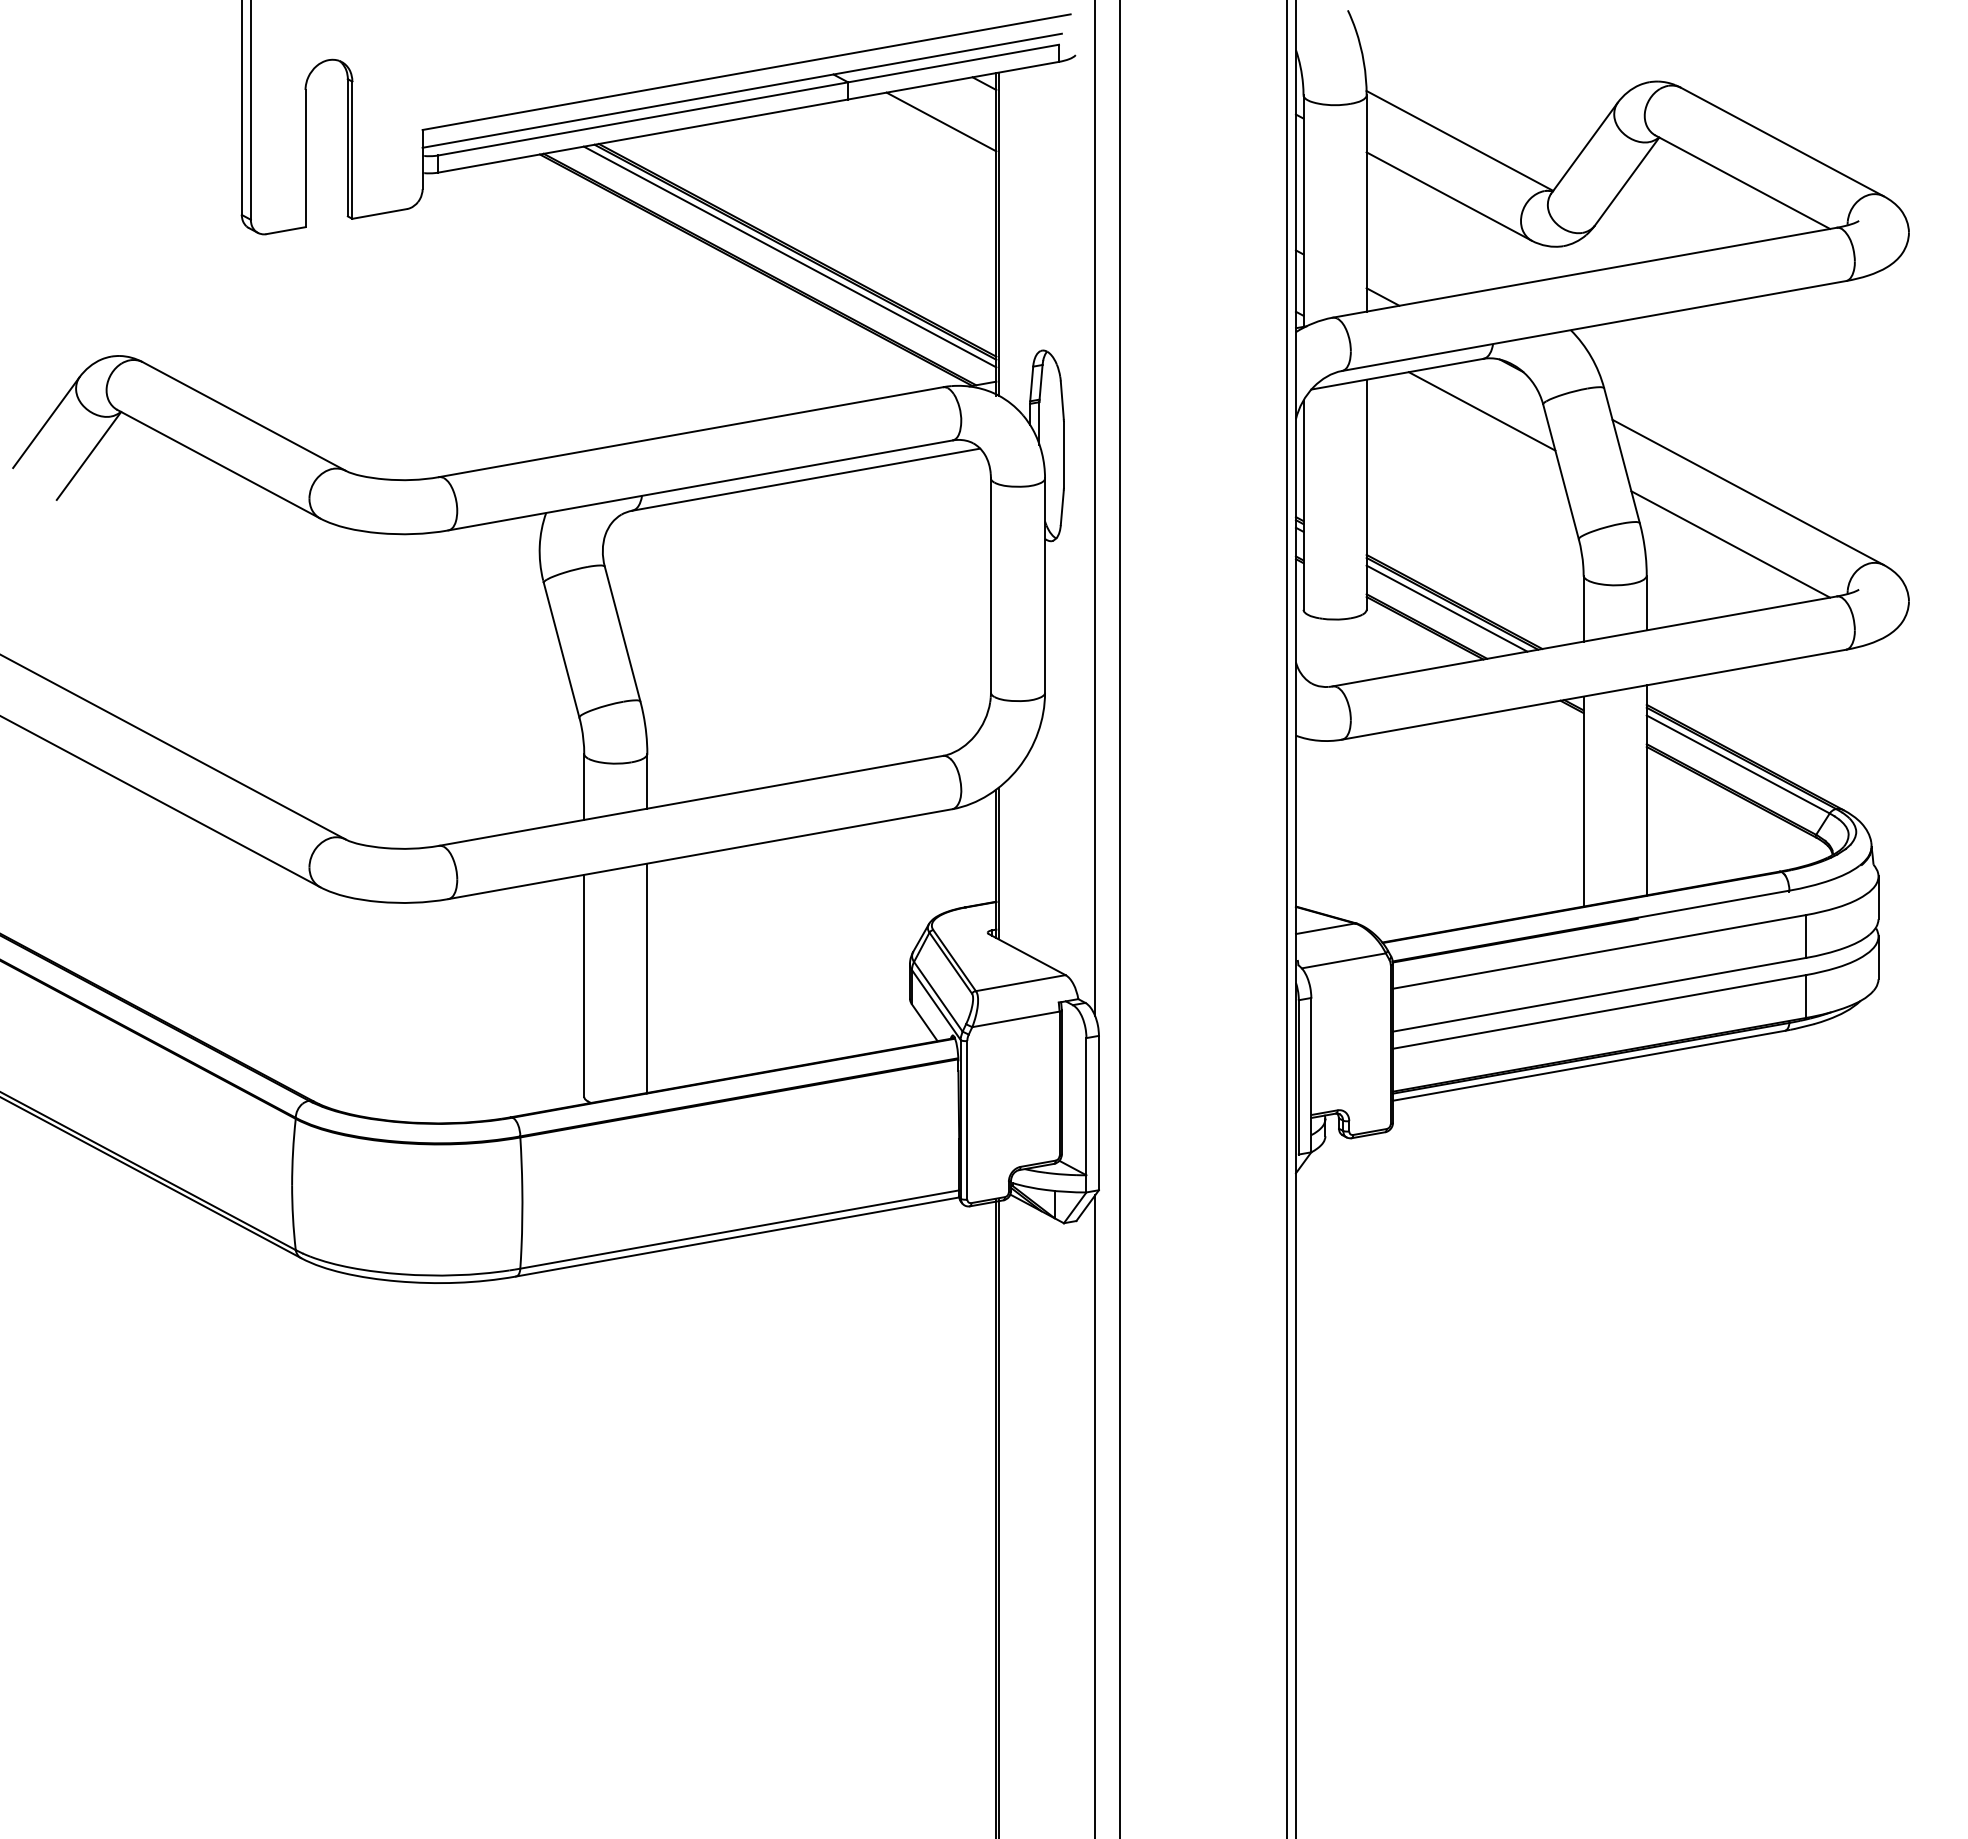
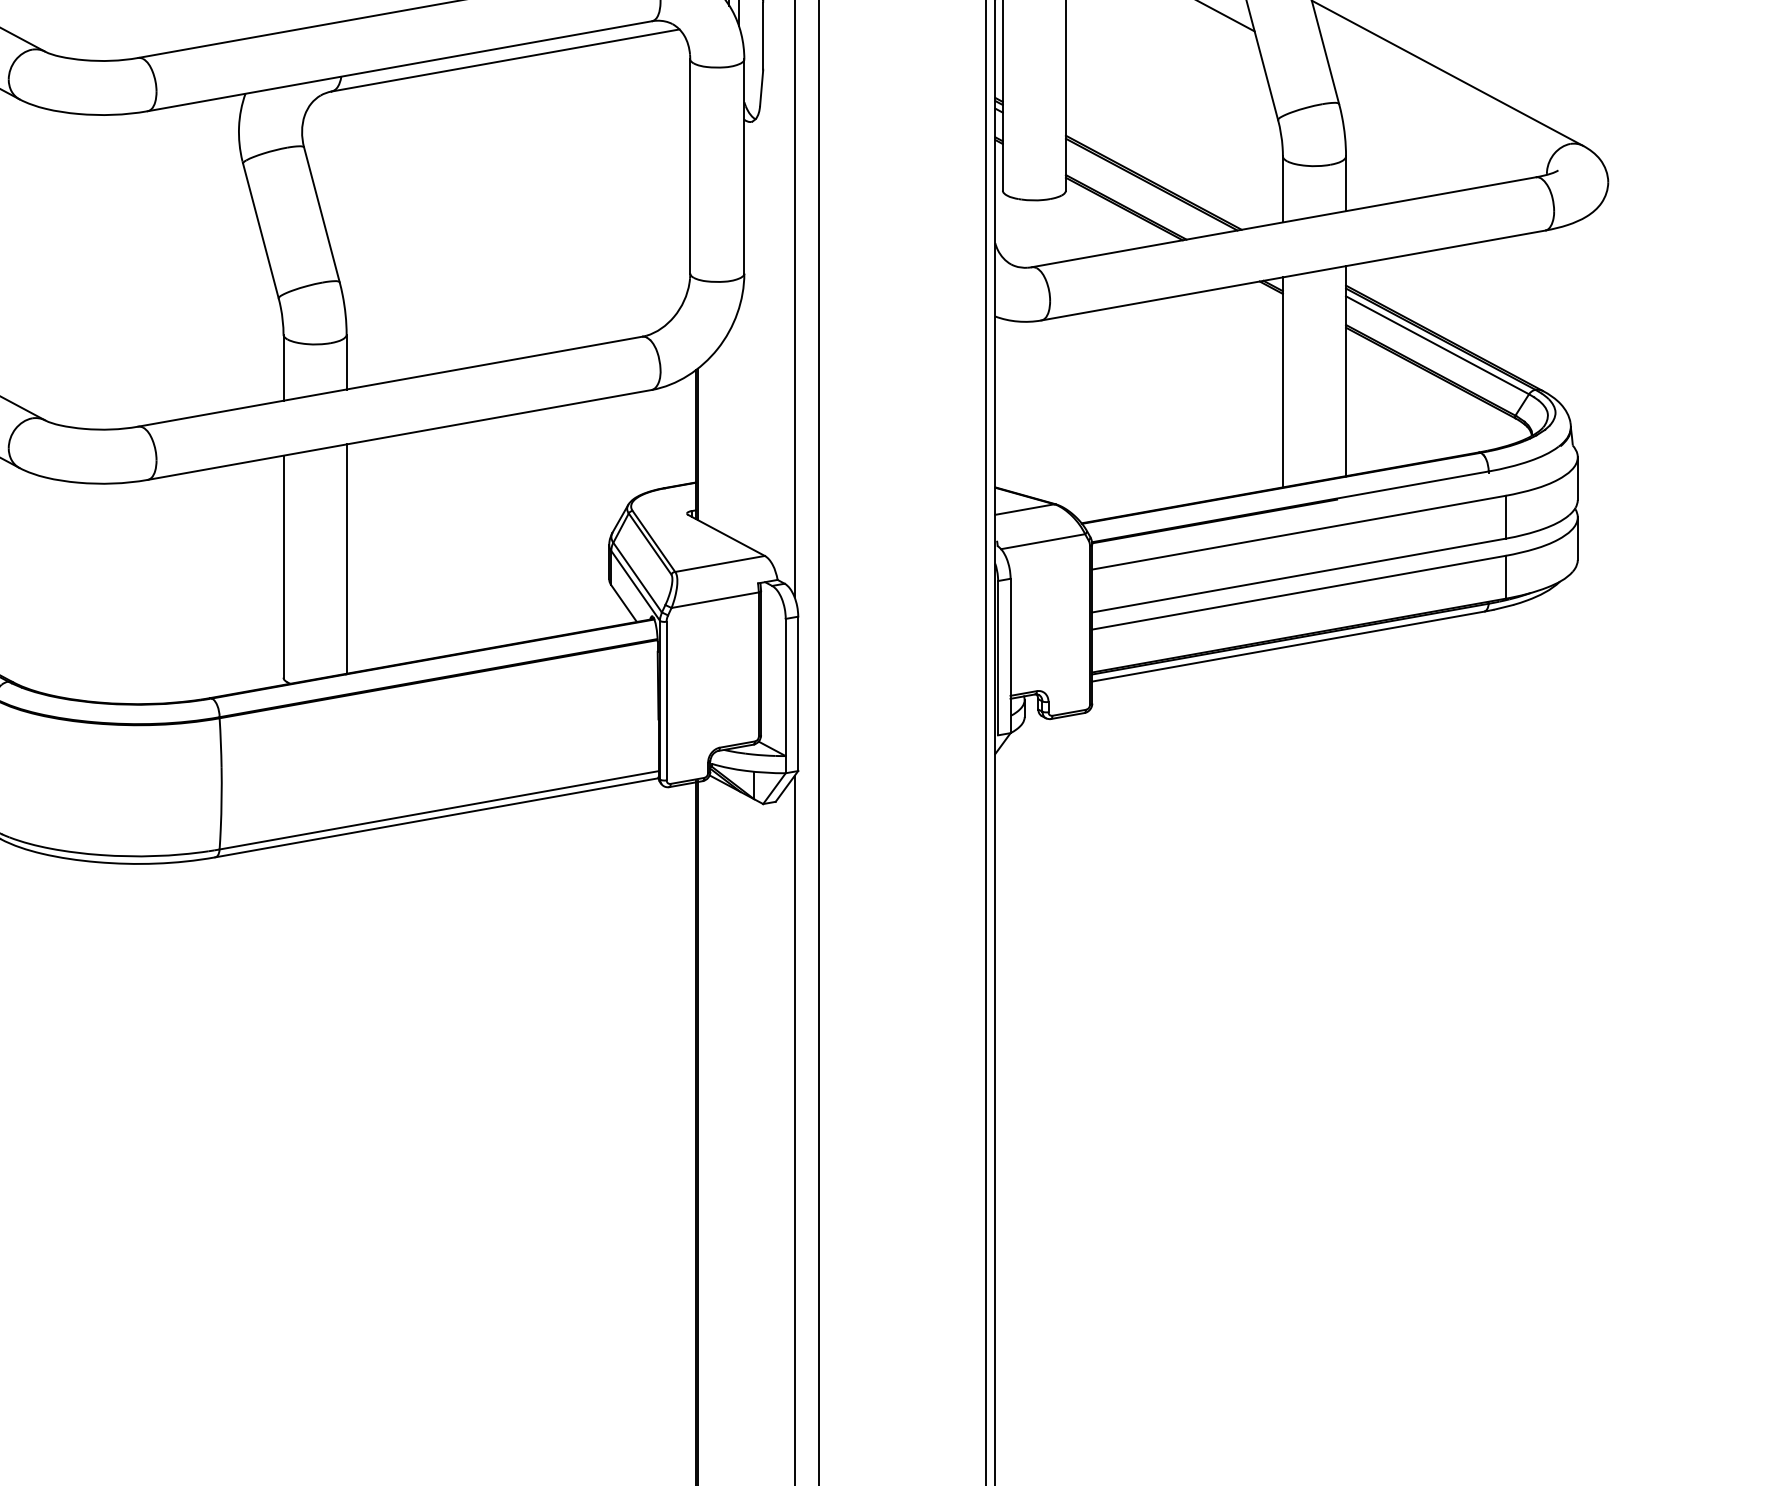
line: (1730, 544) -> (1429, 125), removed
line: (1446, 608) -> (1145, 189), removed

